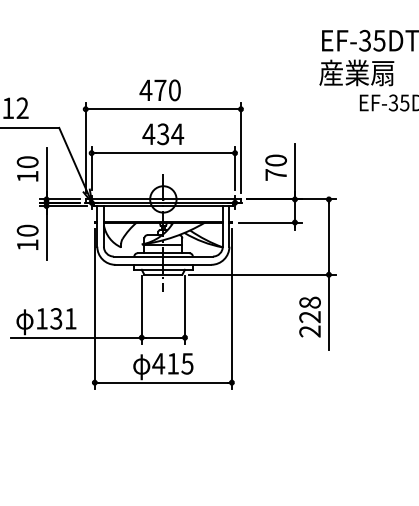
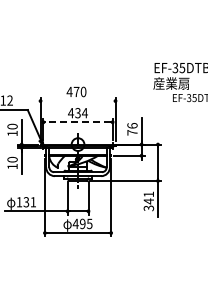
line: (162, 110) -> (77, 101), removed
line: (164, 153) -> (78, 122), solid -> dashed
text: (276, 159) -> (132, 125), 70 -> 76
text: (309, 317) -> (148, 201), 228 -> 341
text: (172, 362) -> (82, 223), 415 -> 495

